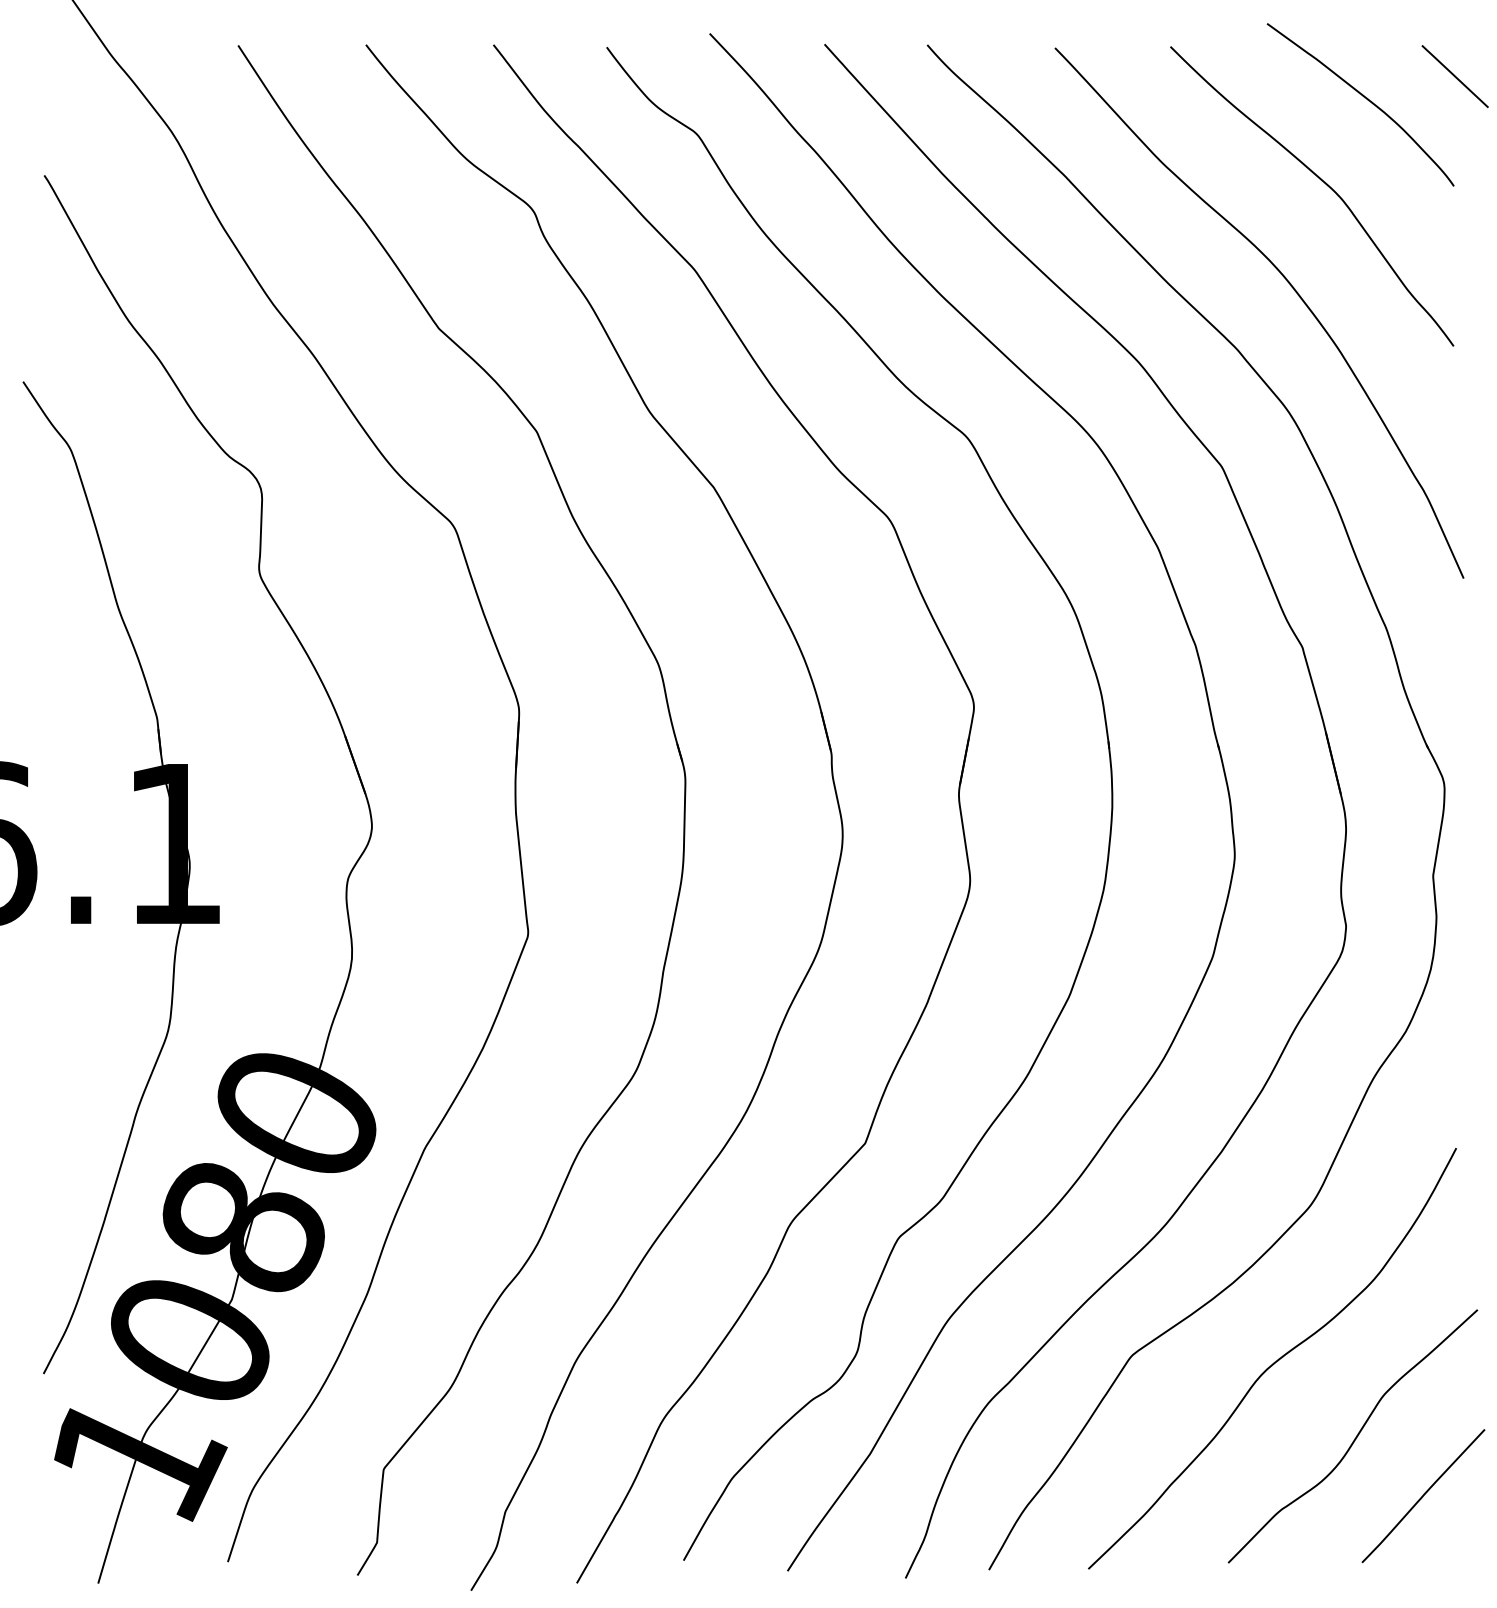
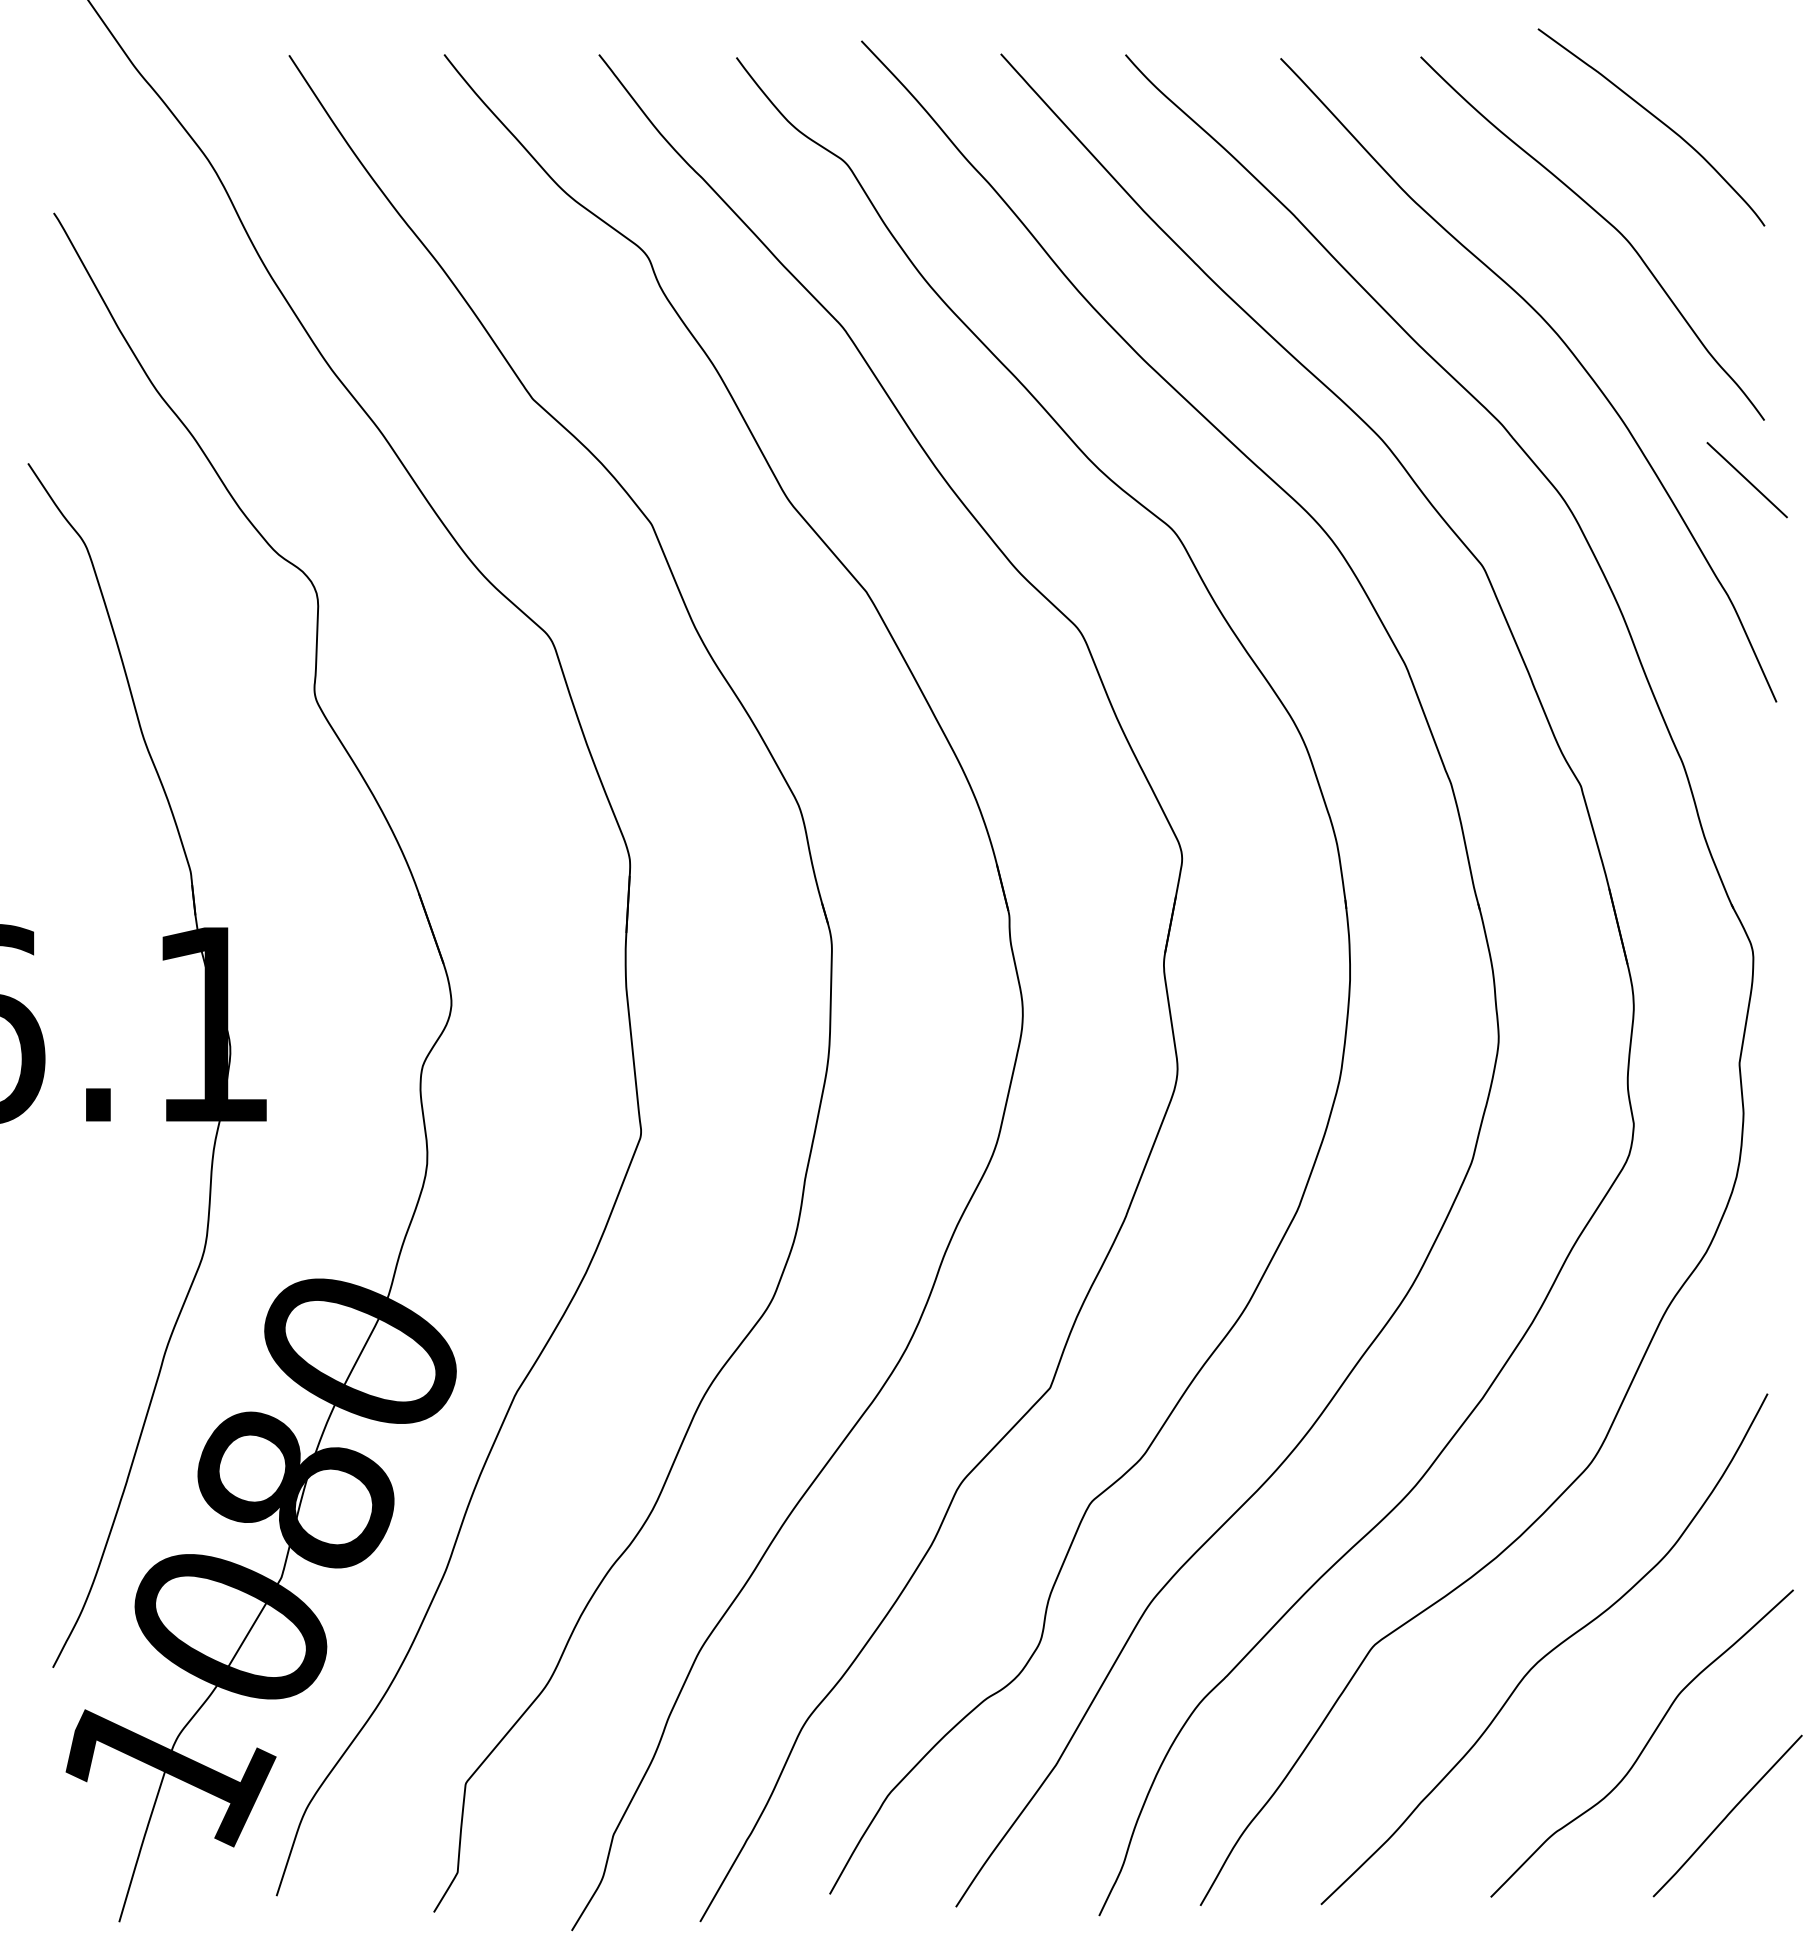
line: (1454, 76) -> (1746, 480), moved

